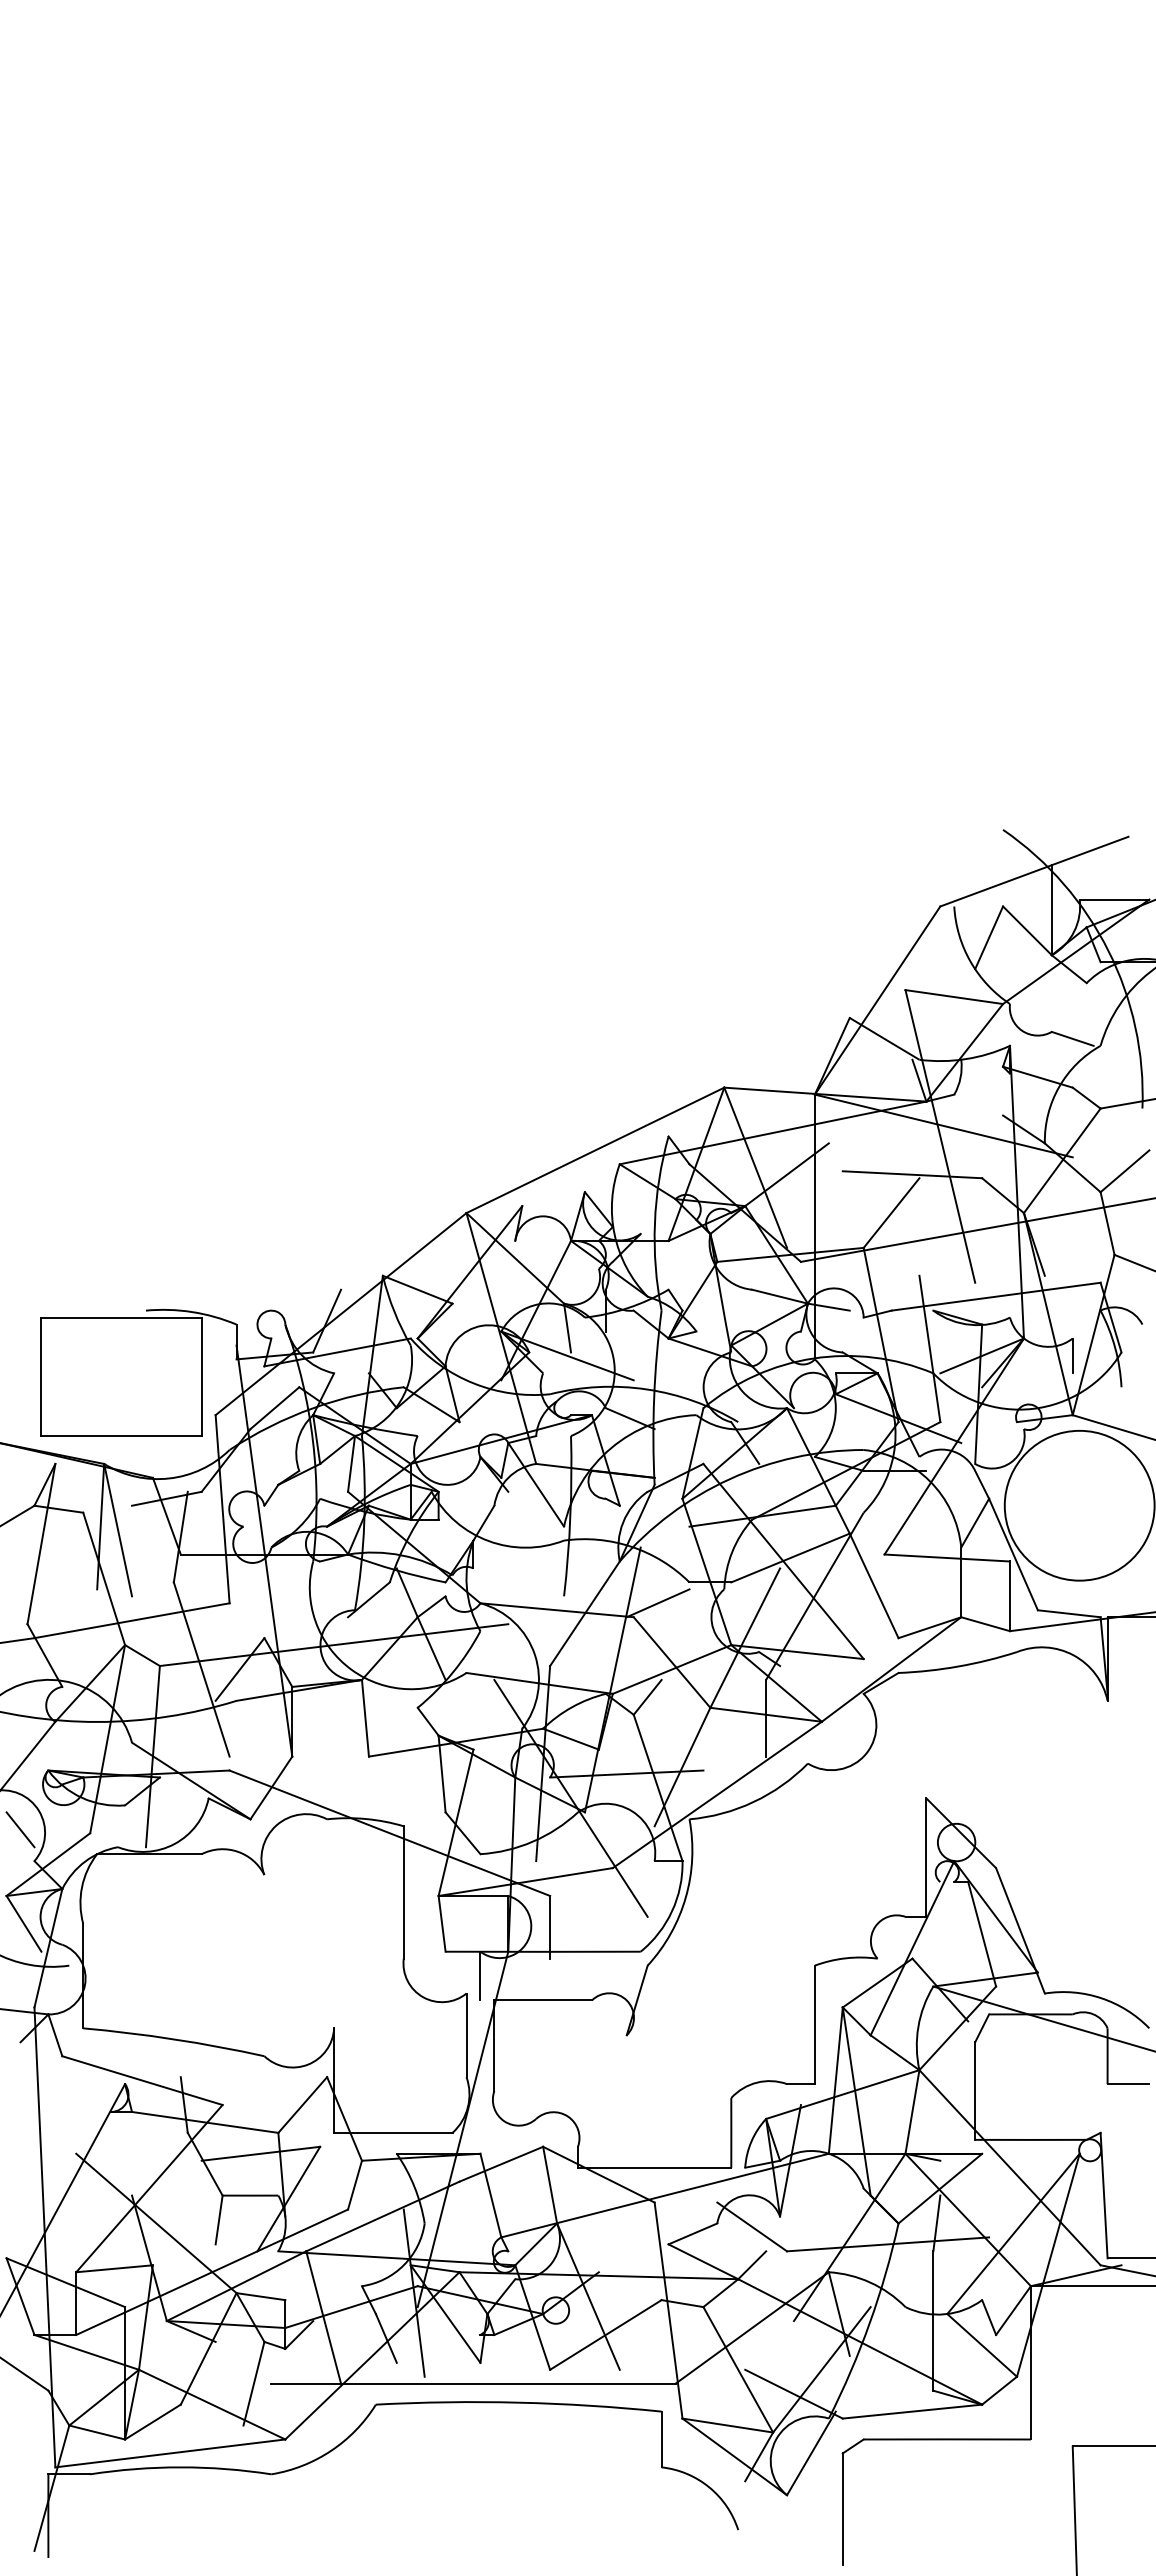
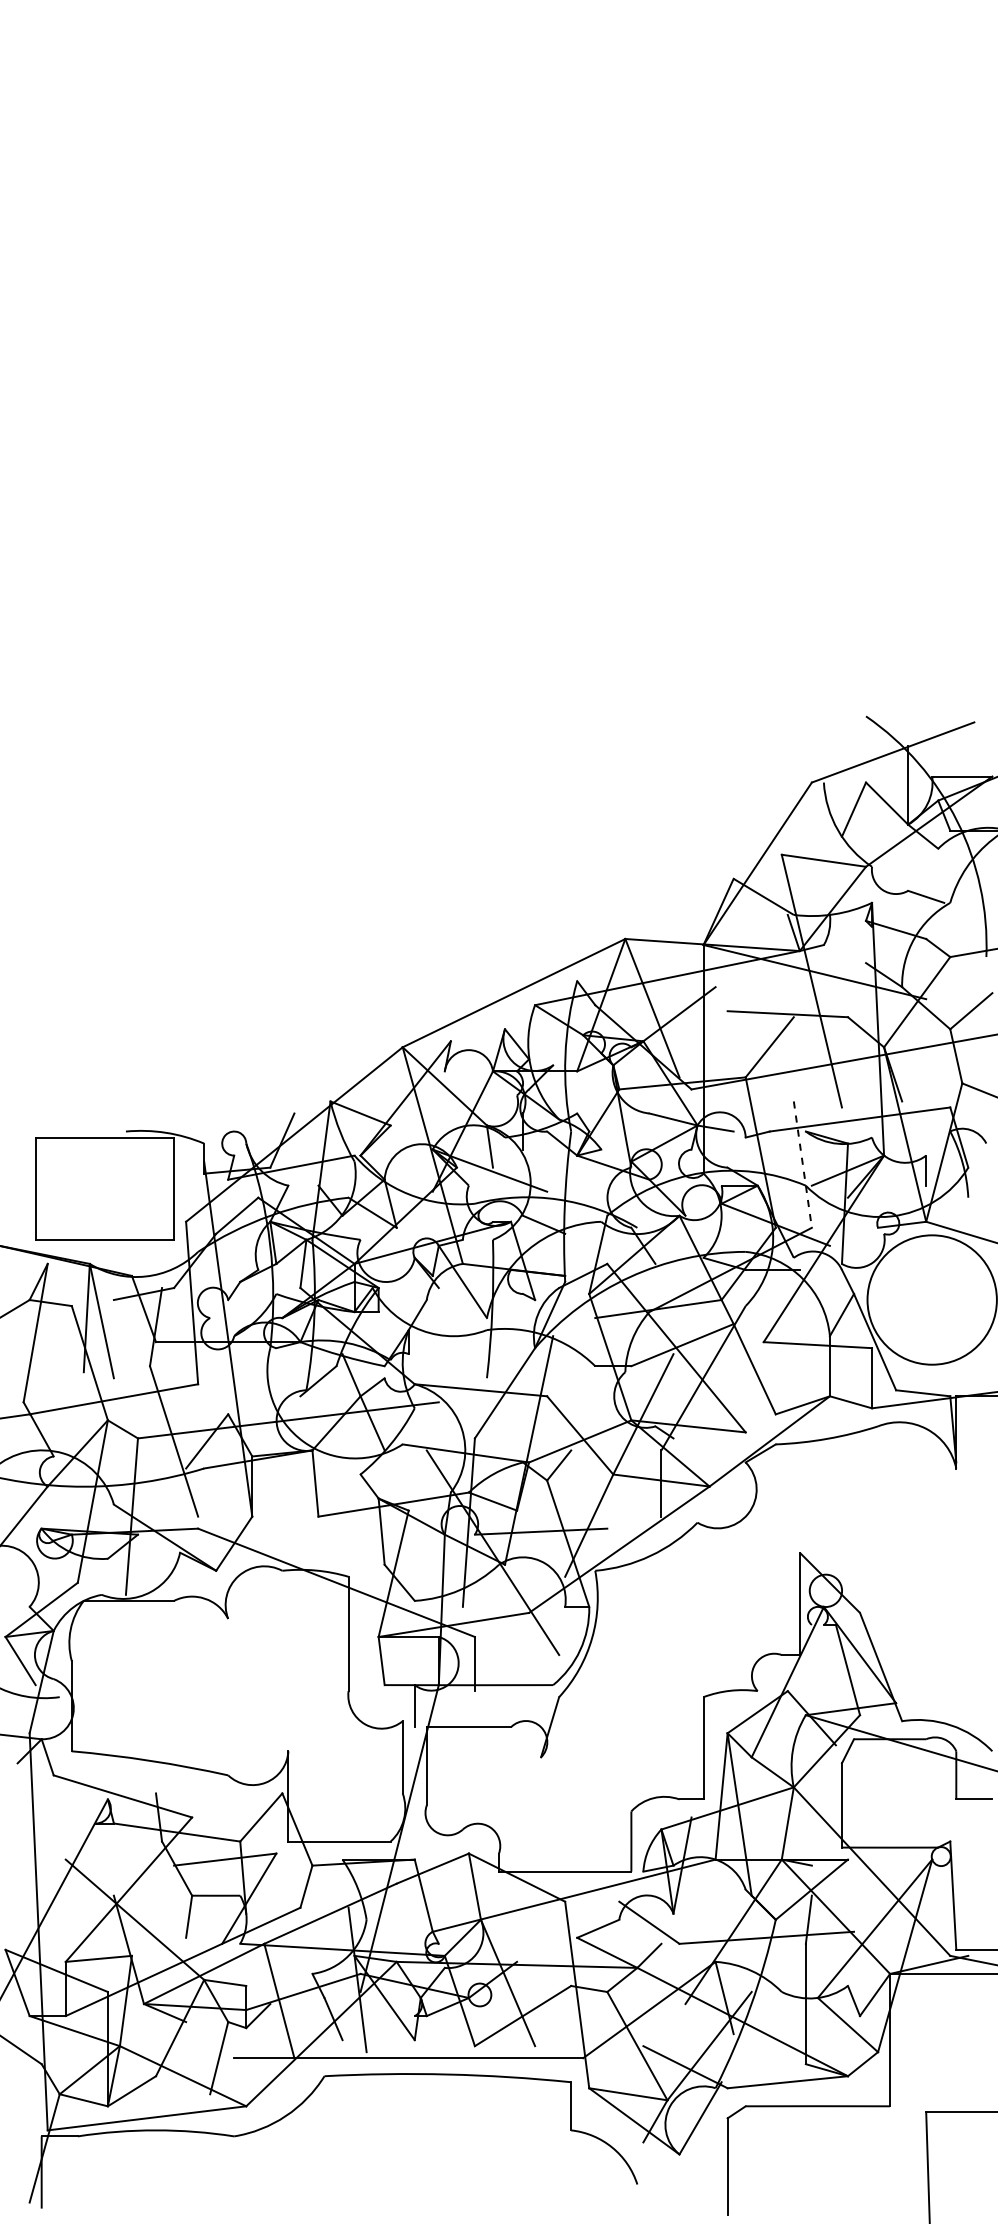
line: (929, 1348) -> (802, 1164), solid -> dashed
line: (657, 1603) -> (567, 1384), removed
line: (20, 1829) -> (17, 1579), removed

